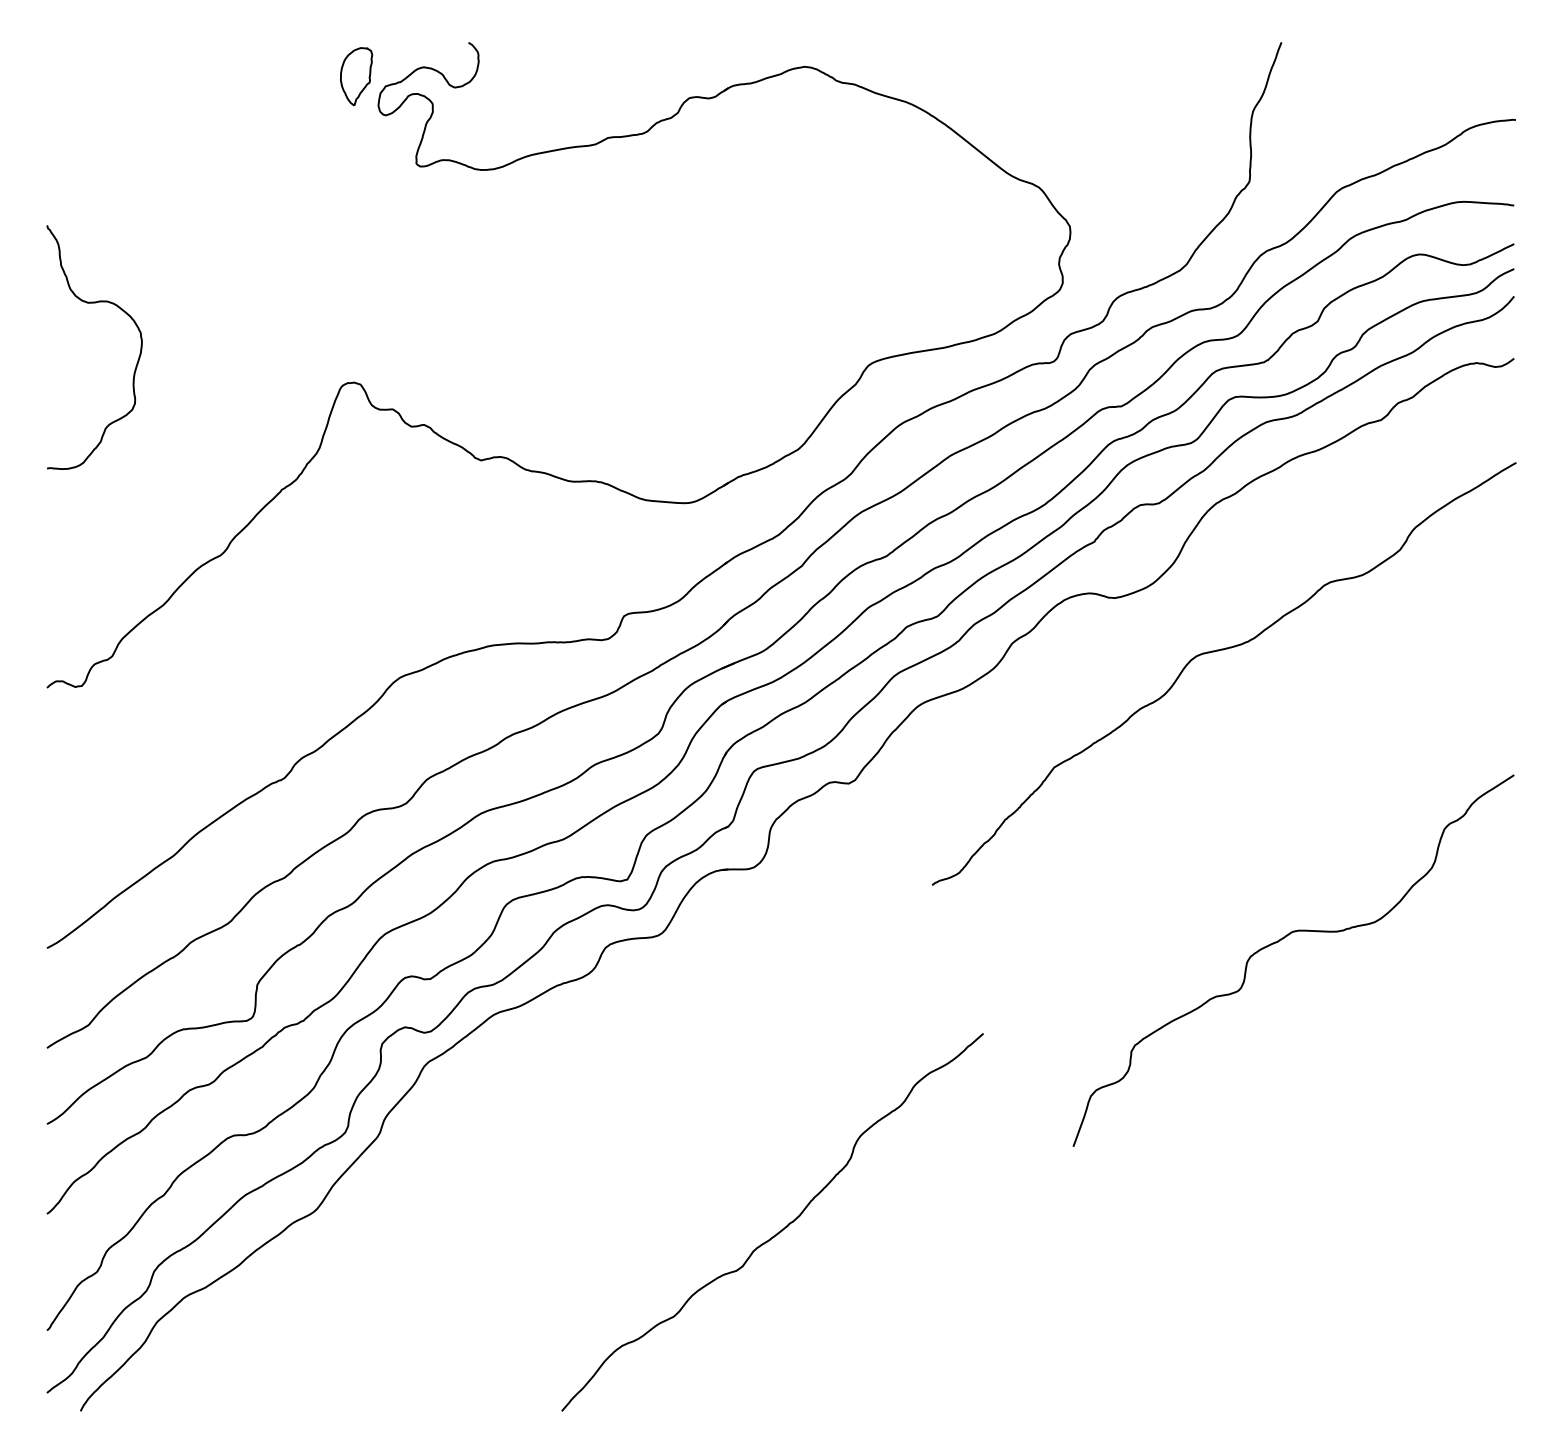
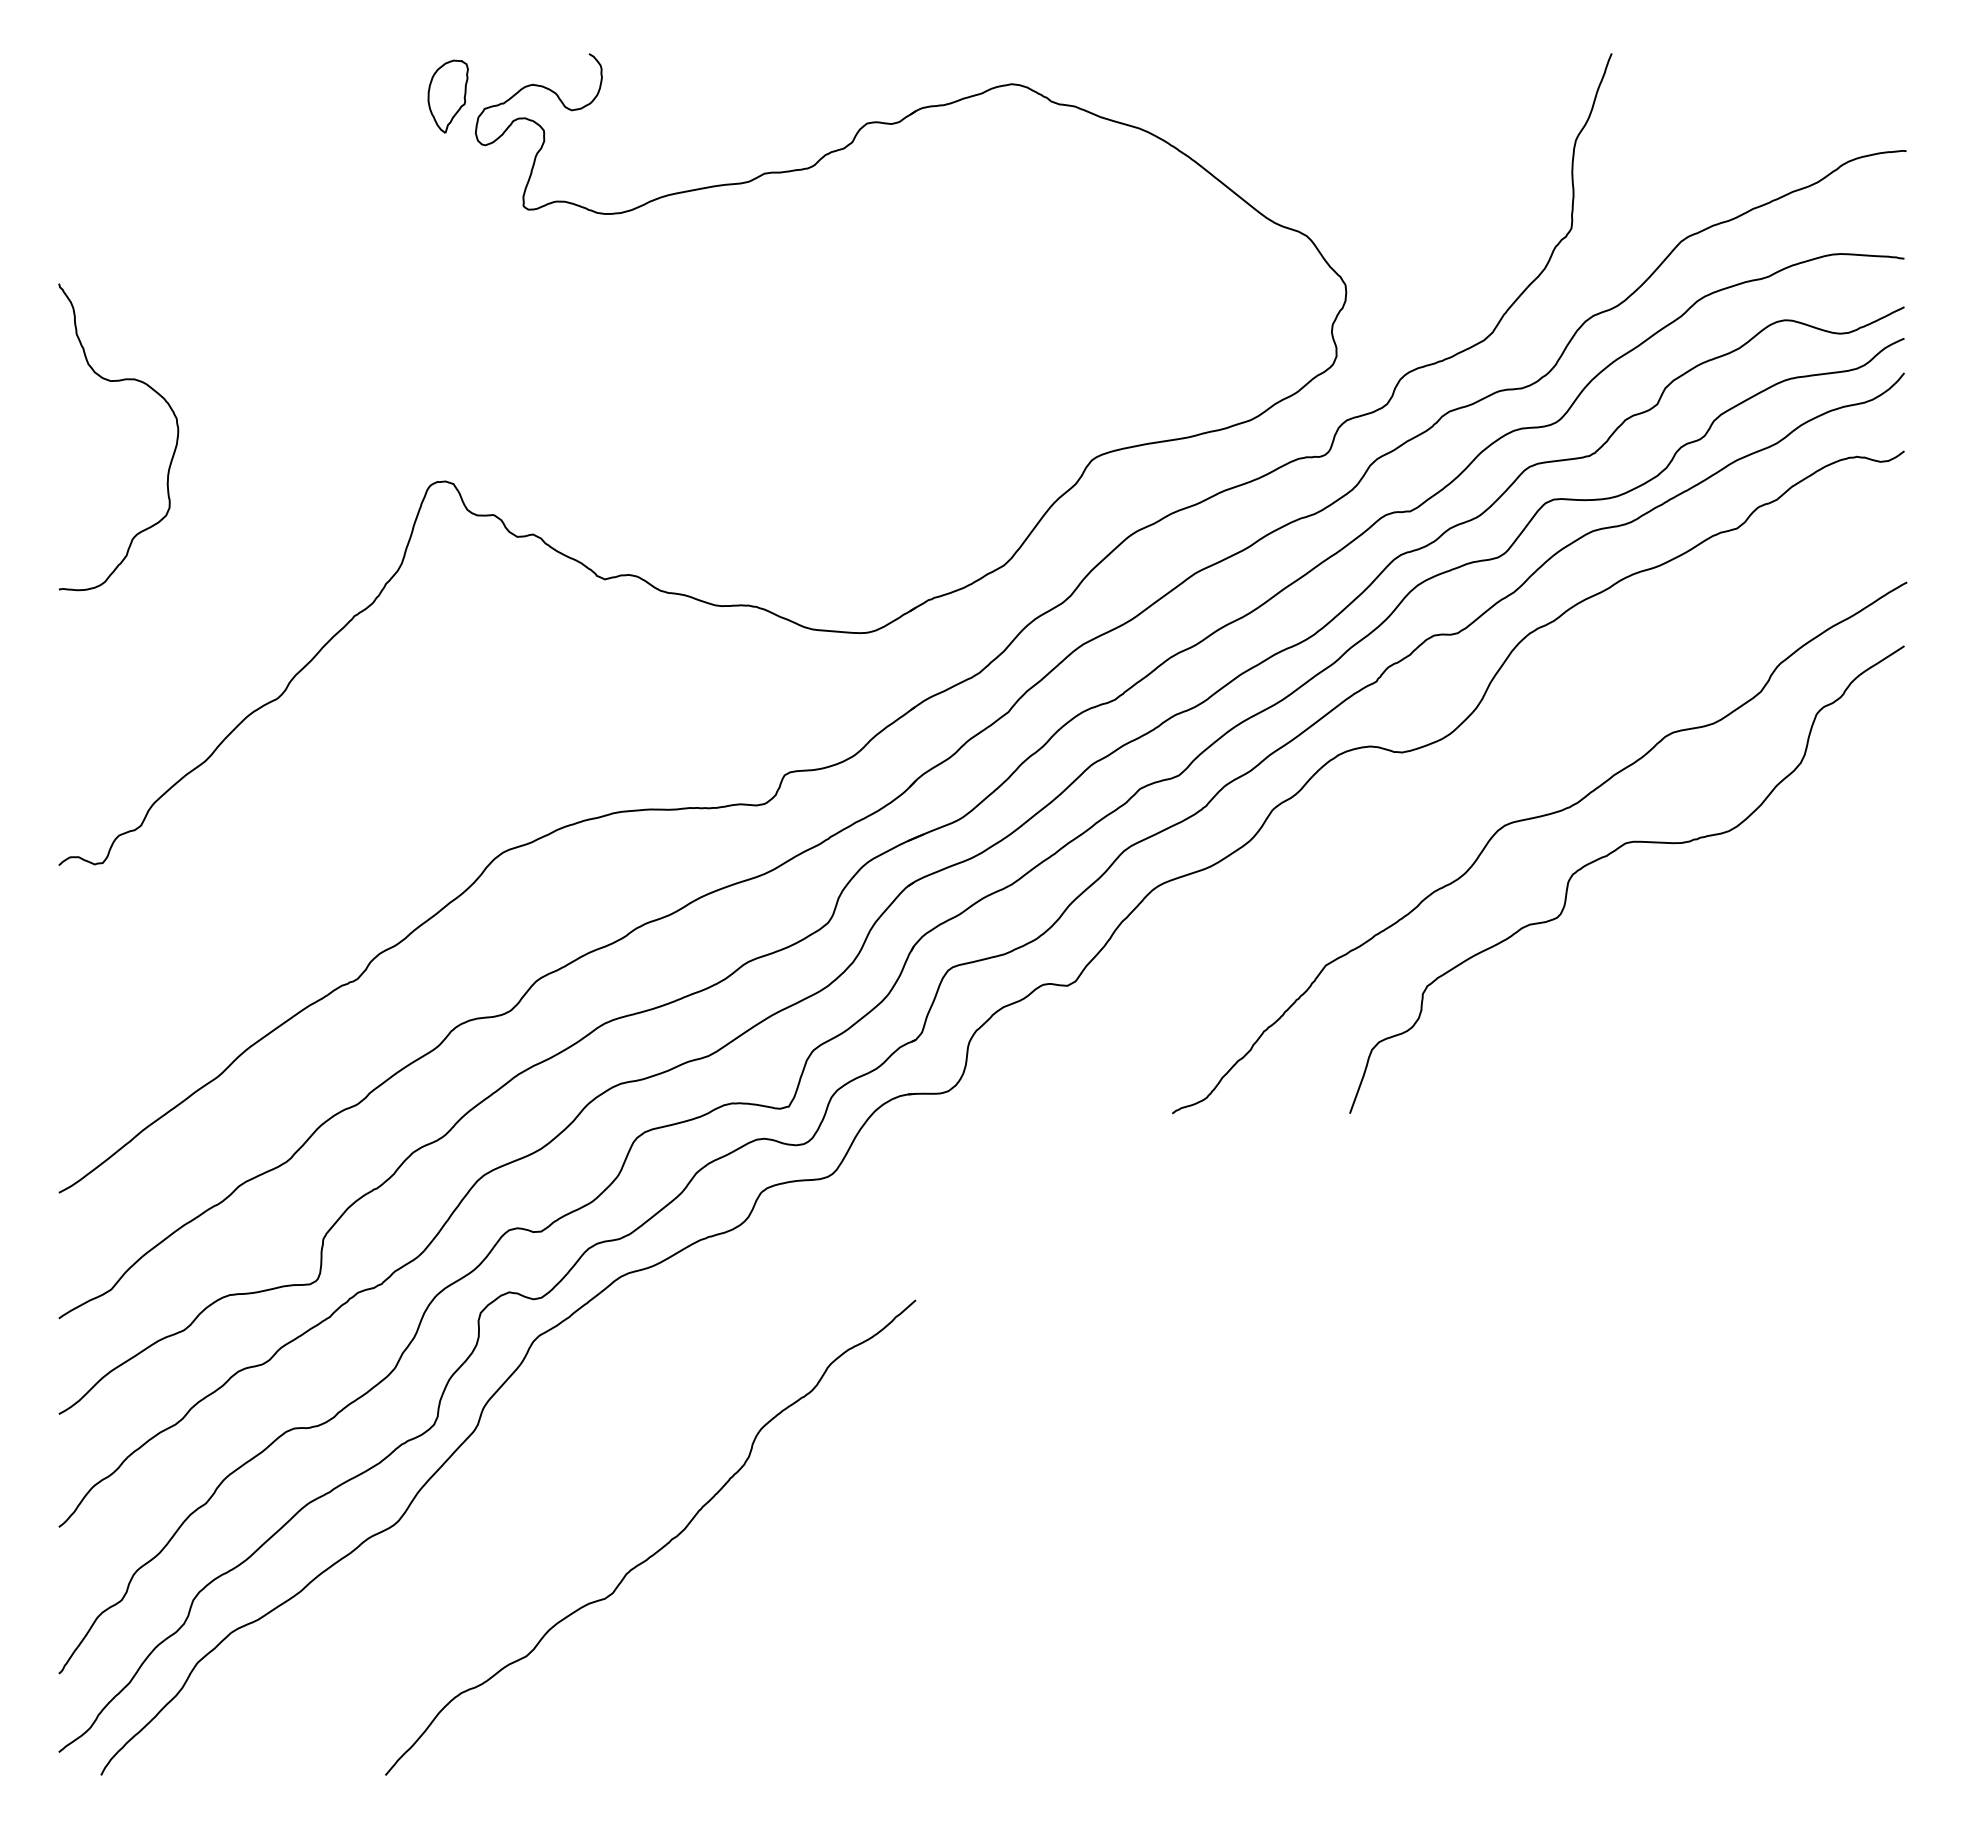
curve: (1279, 941) -> (1609, 855), moved
curve: (778, 1231) -> (658, 1549), moved

